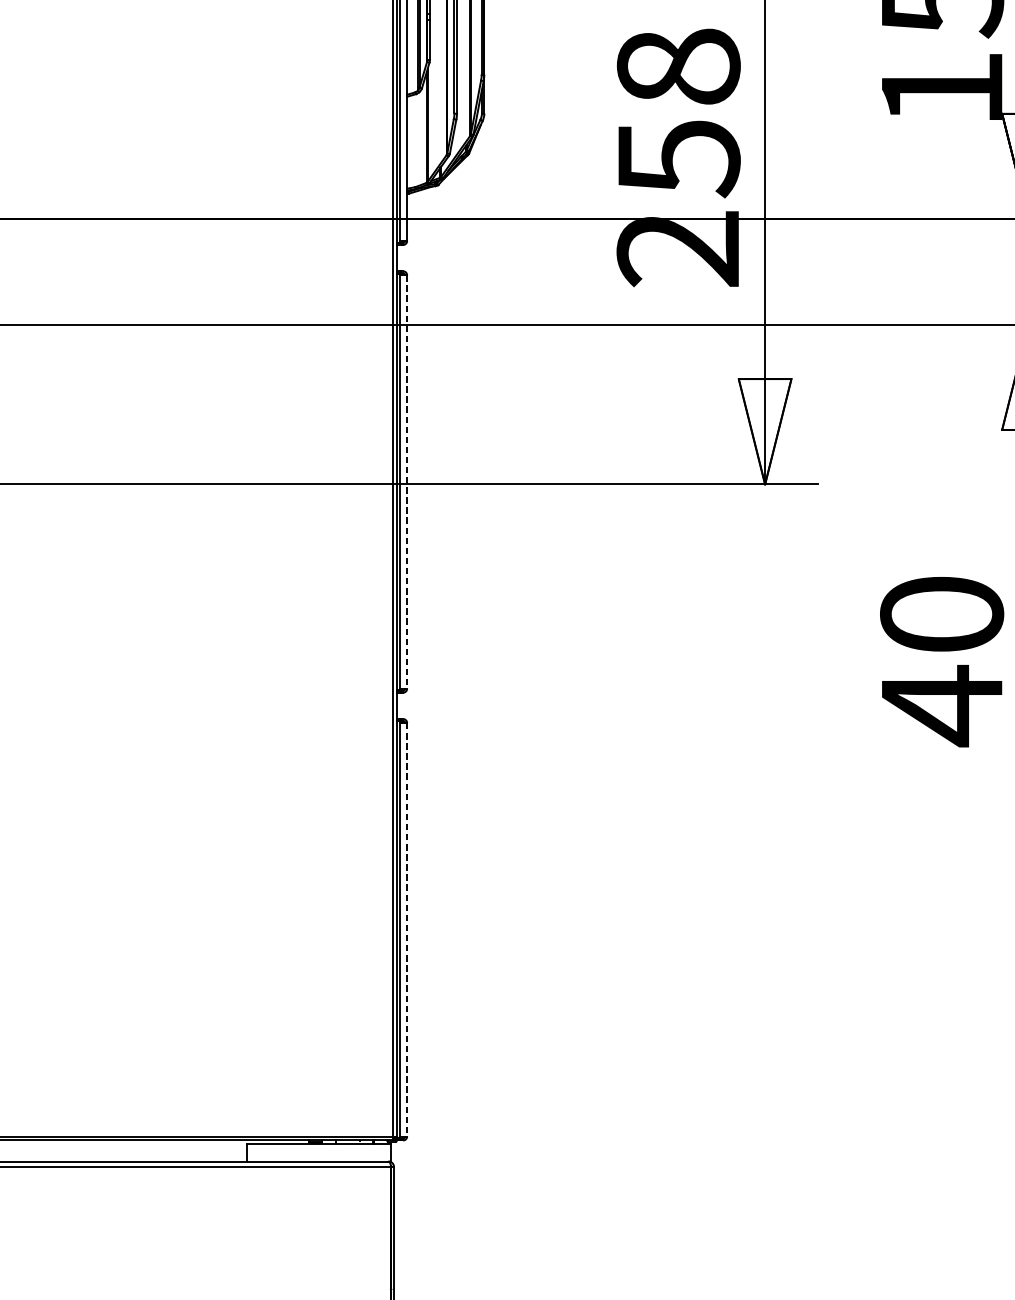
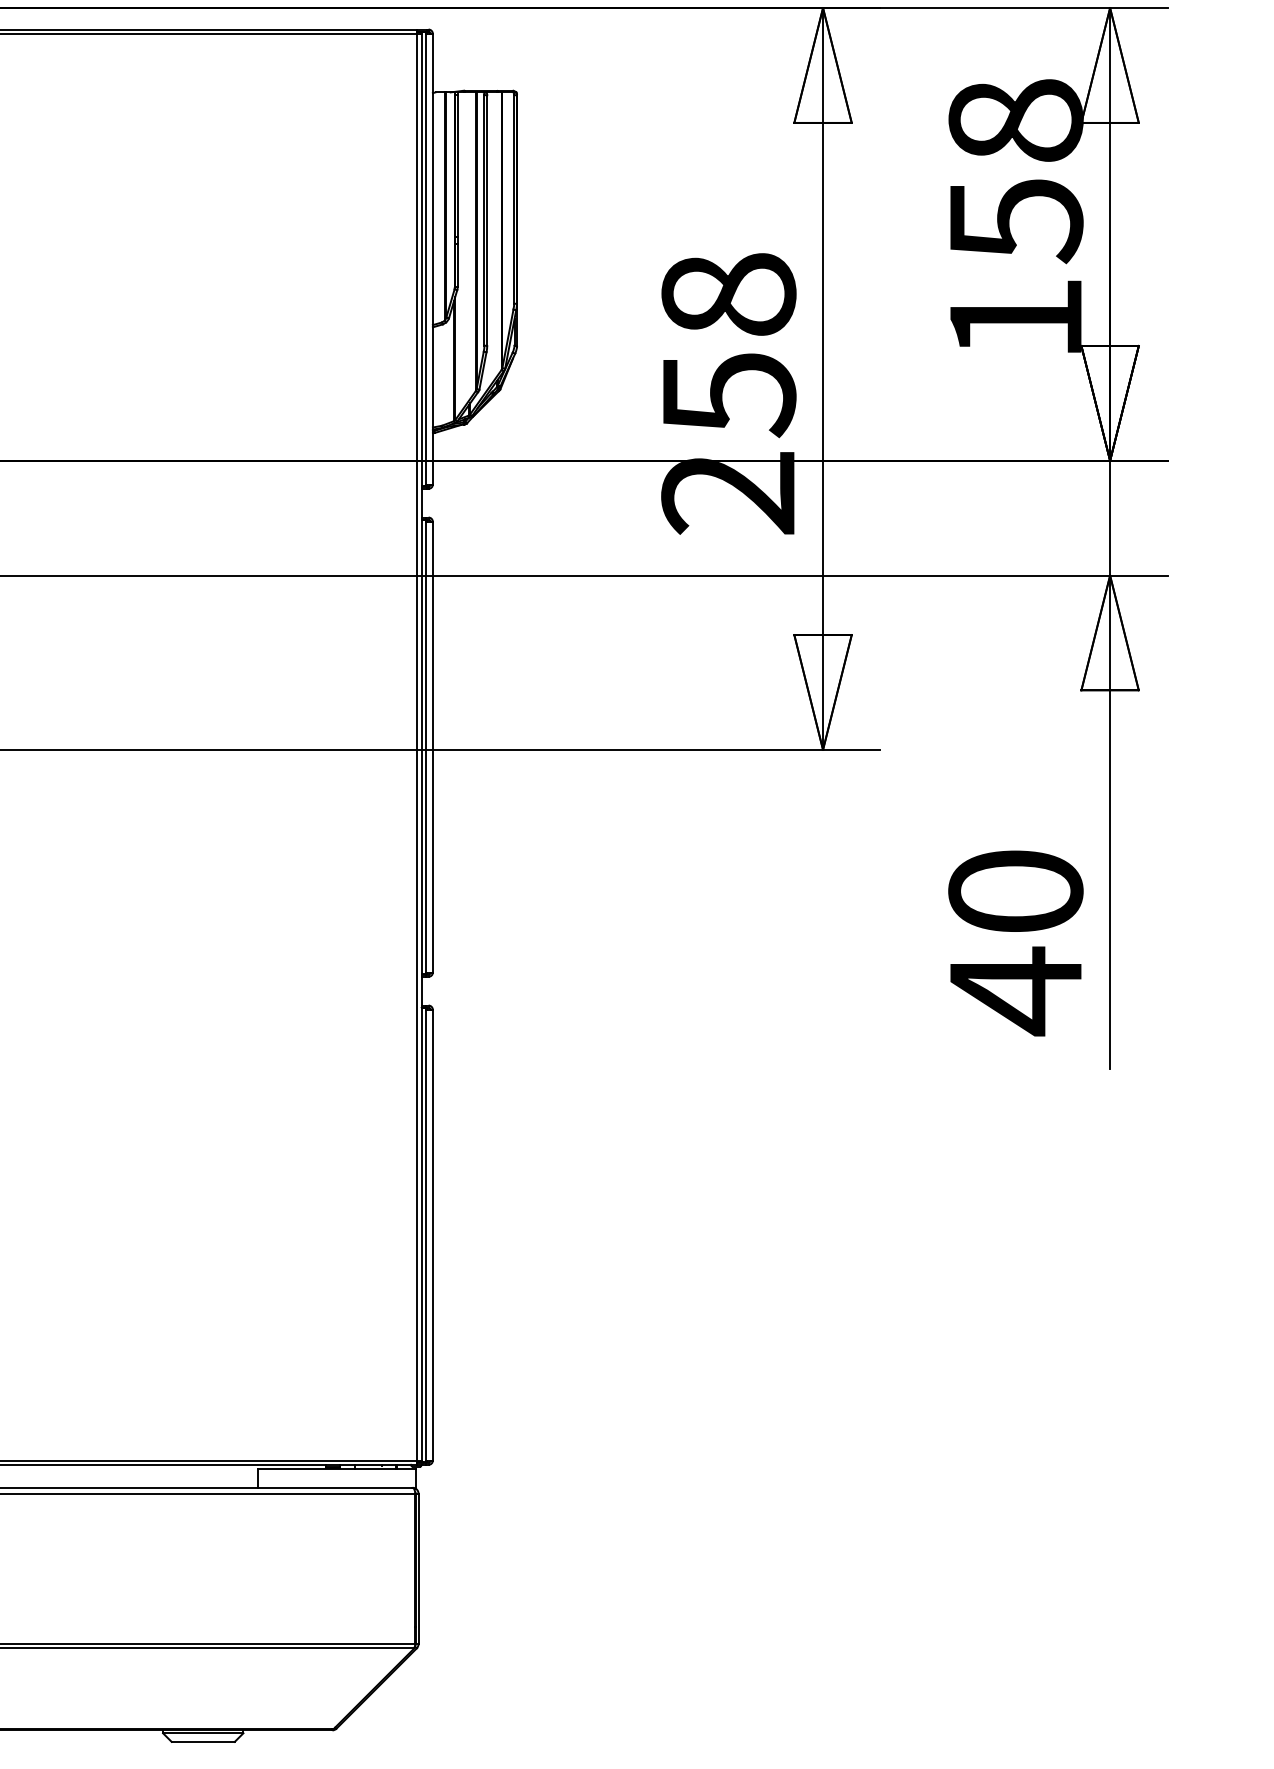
line: (406, 482) -> (432, 747), dashed -> solid
line: (406, 930) -> (432, 1235), dashed -> solid

